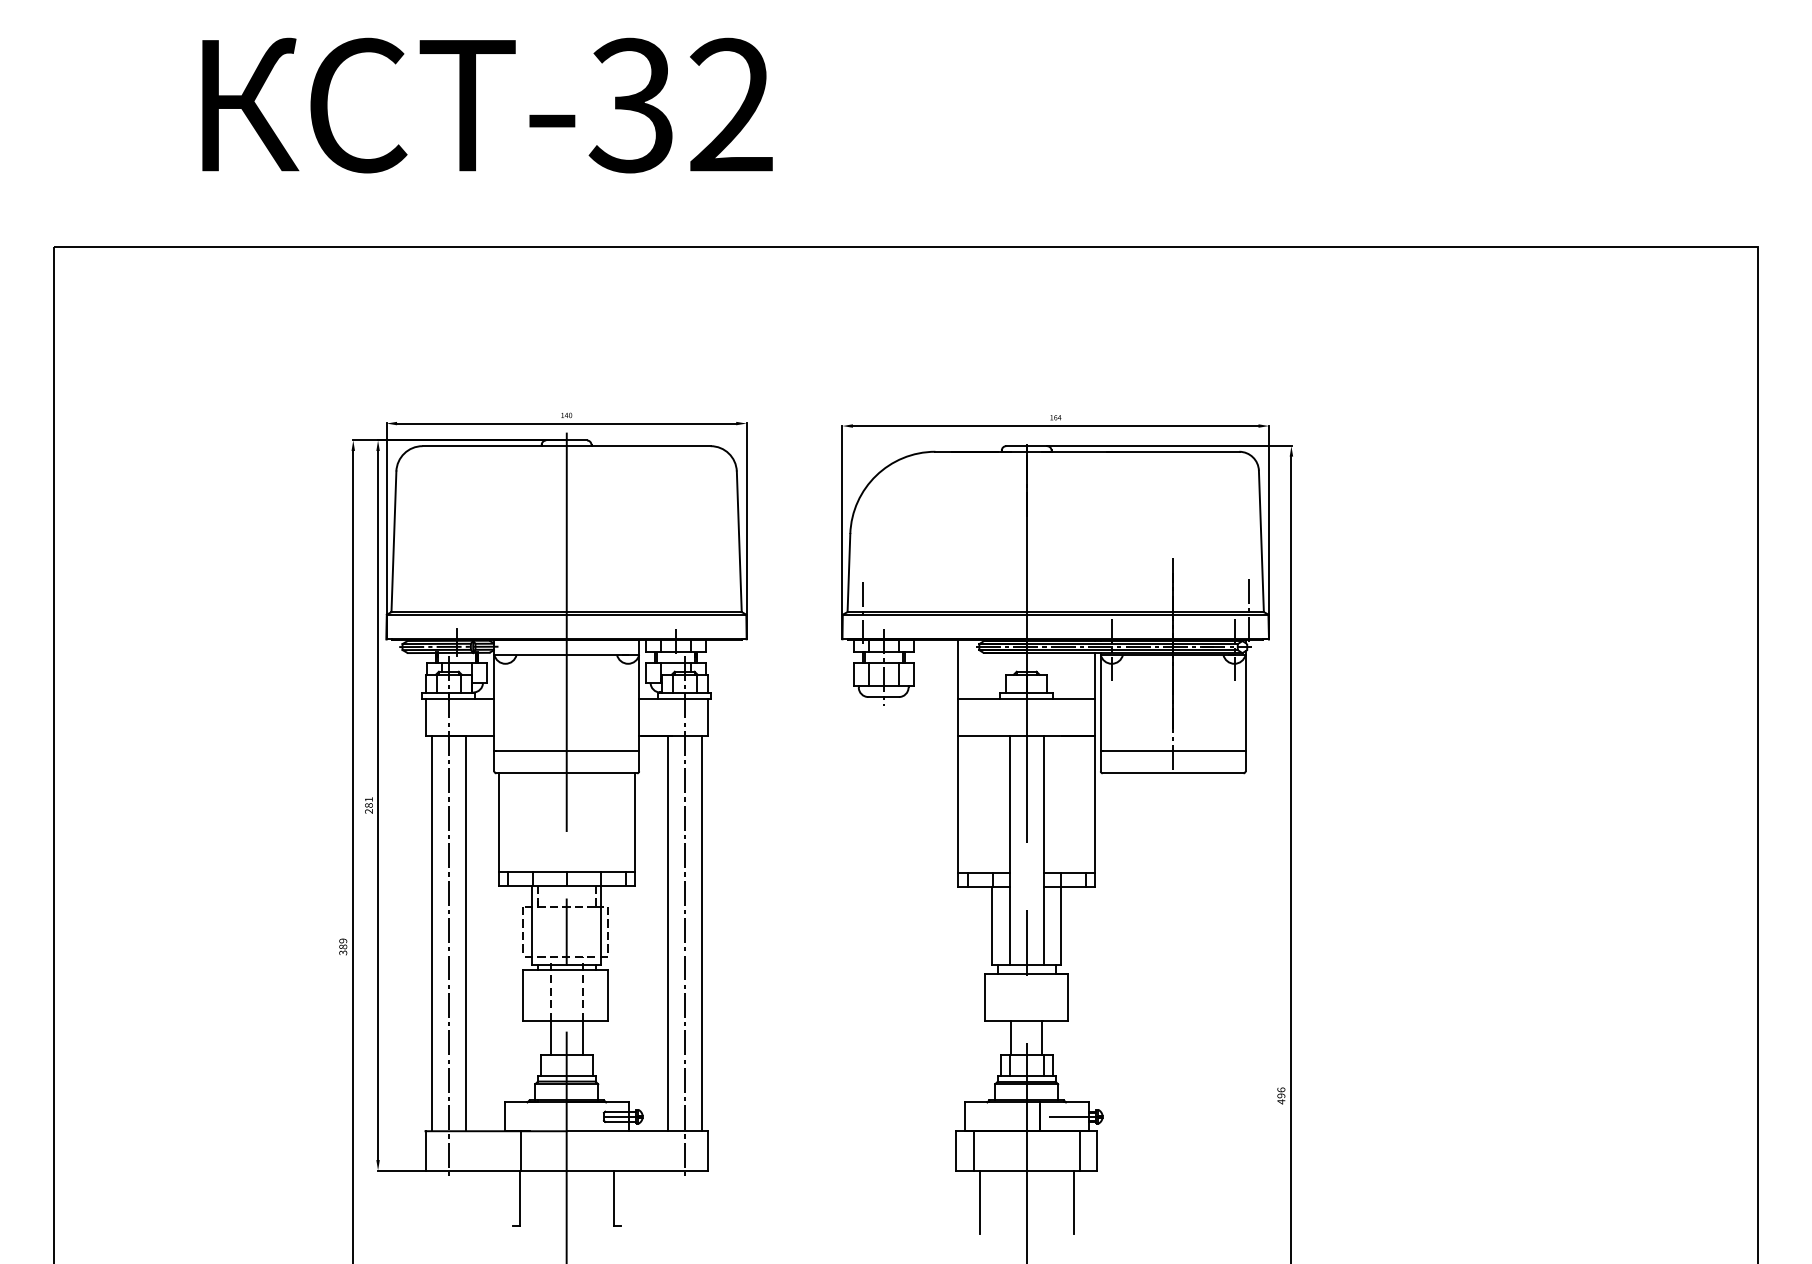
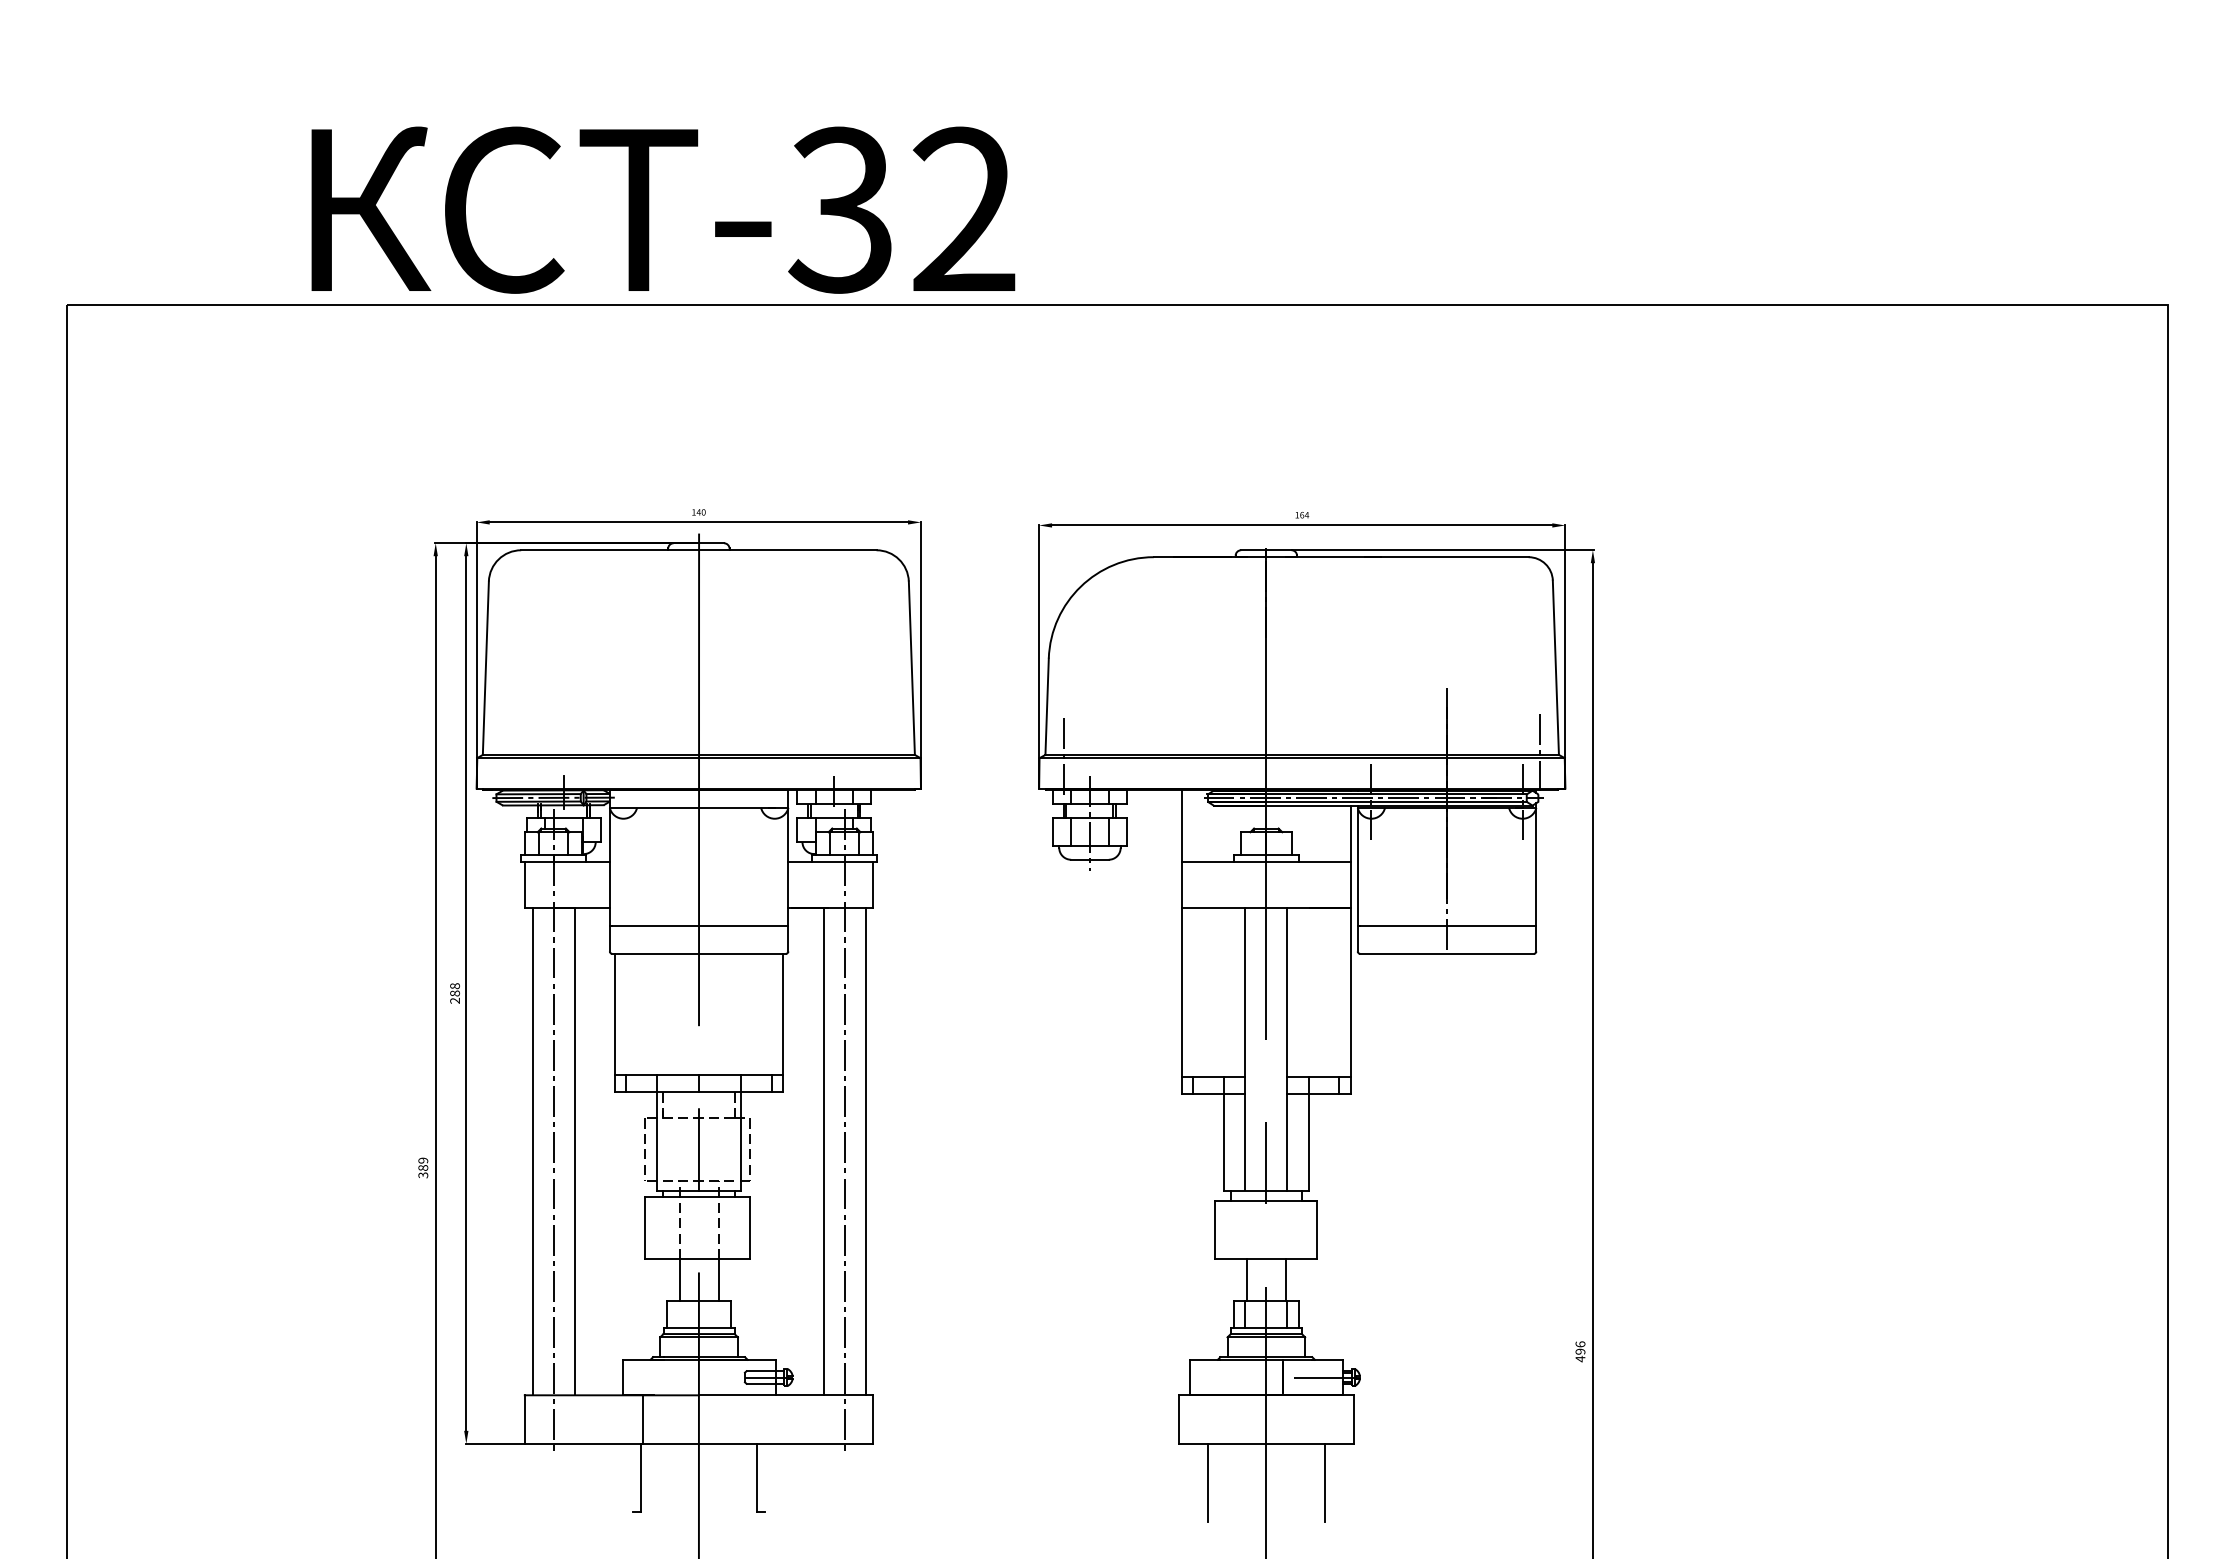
text: (487, 105) -> (663, 209), moved
text: (368, 799) -> (454, 986), 281 -> 288
line: (973, 1150) -> (1200, 1419), removed
line: (1079, 1150) -> (1331, 1419), removed

